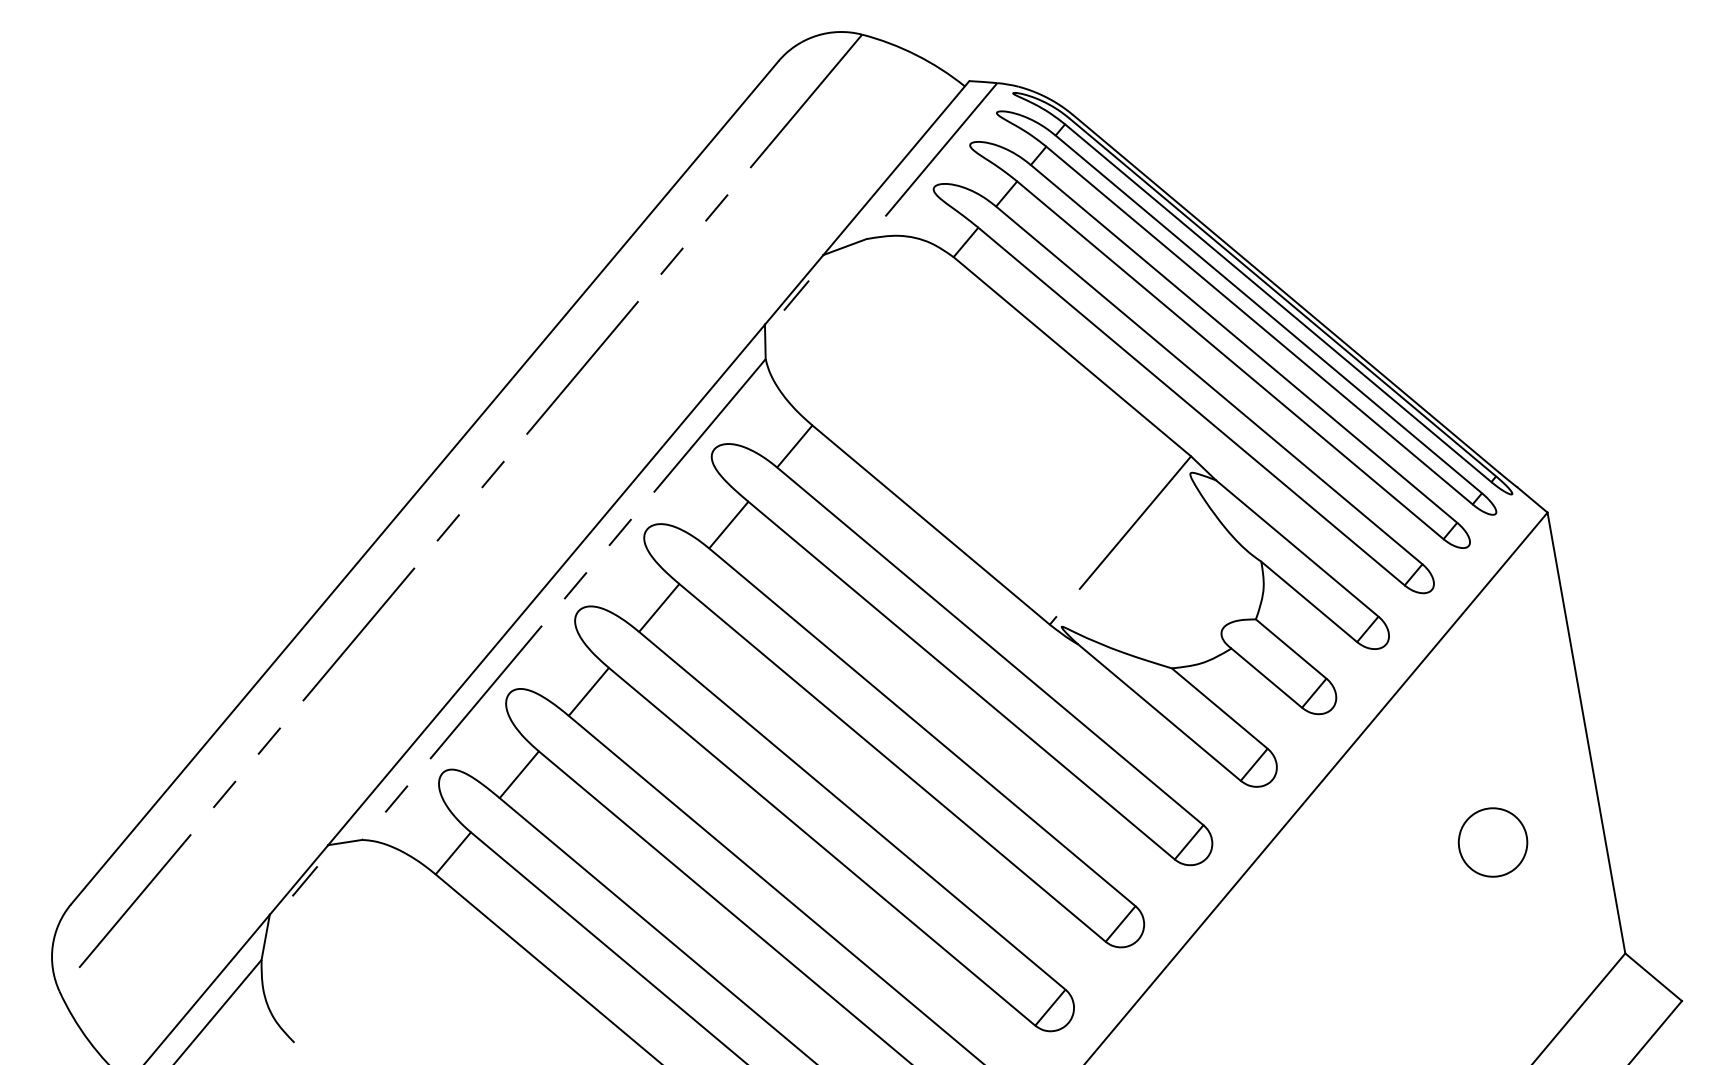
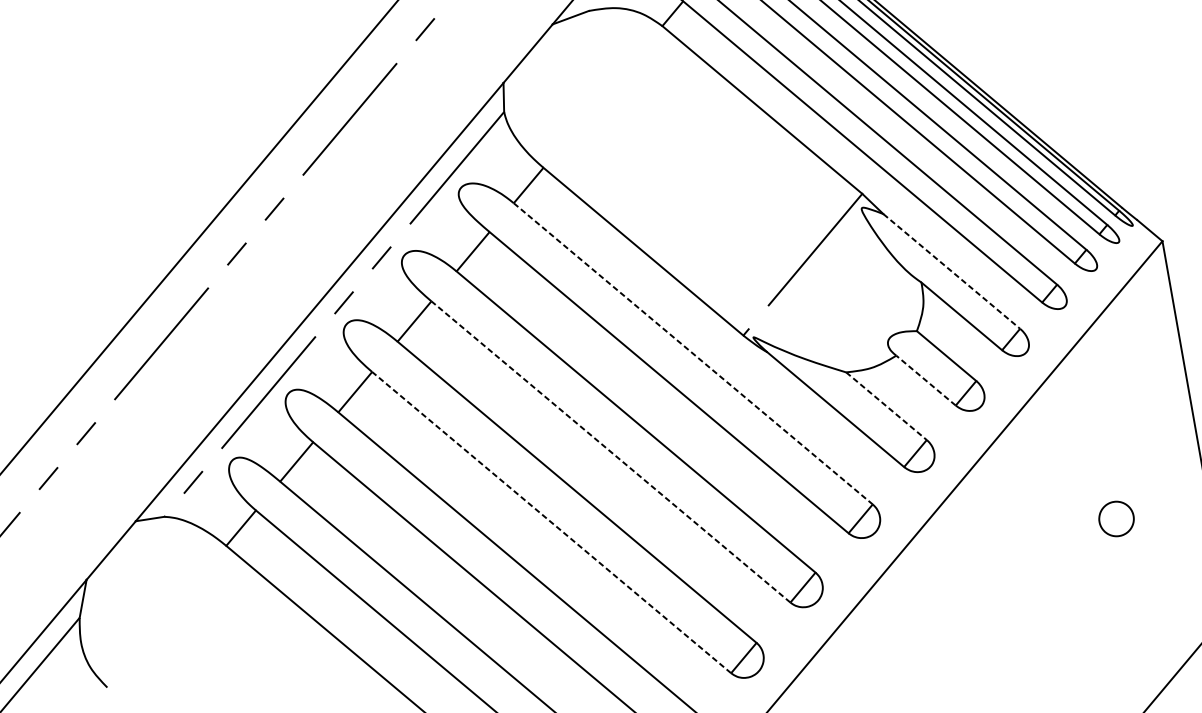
line: (796, 295) -> (530, 58), removed
line: (1297, 548) -> (951, 271), solid -> dashed
line: (990, 646) -> (693, 353), solid -> dashed
line: (1266, 677) -> (925, 380), solid -> dashed
line: (1219, 708) -> (886, 406), solid -> dashed
line: (892, 762) -> (610, 451), solid -> dashed
part: (1492, 842) -> (1116, 518), size x0.6
line: (821, 846) -> (551, 522), solid -> dashed
line: (305, 881) -> (116, 551), removed

